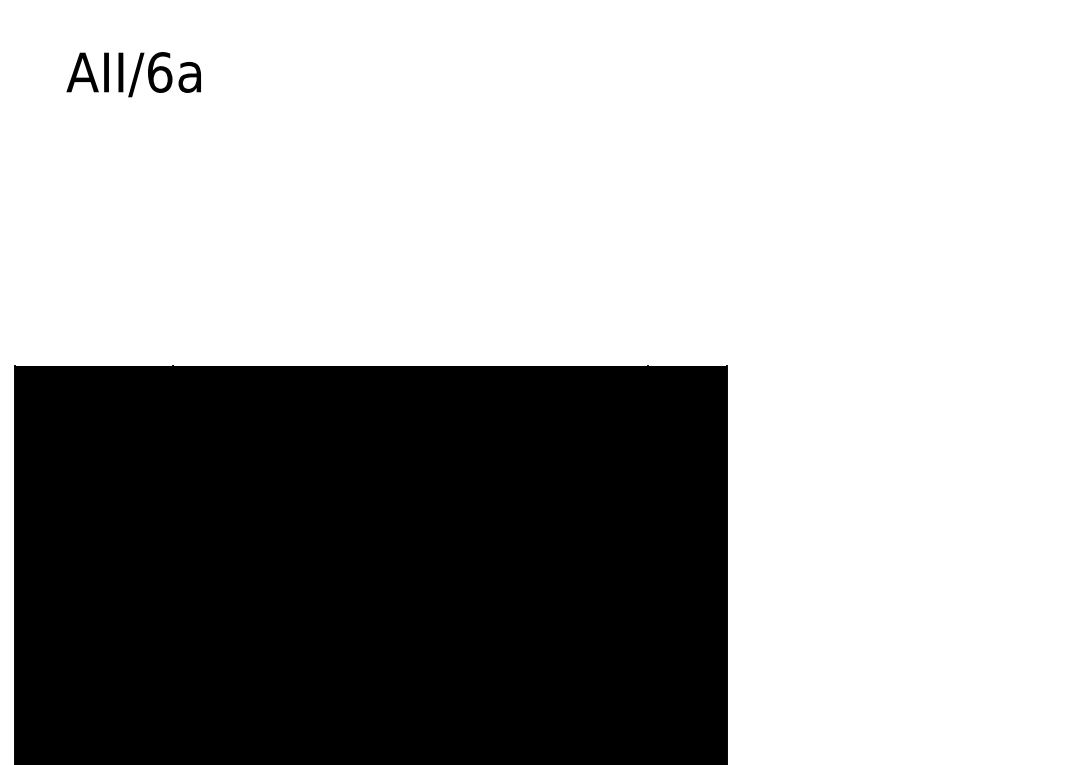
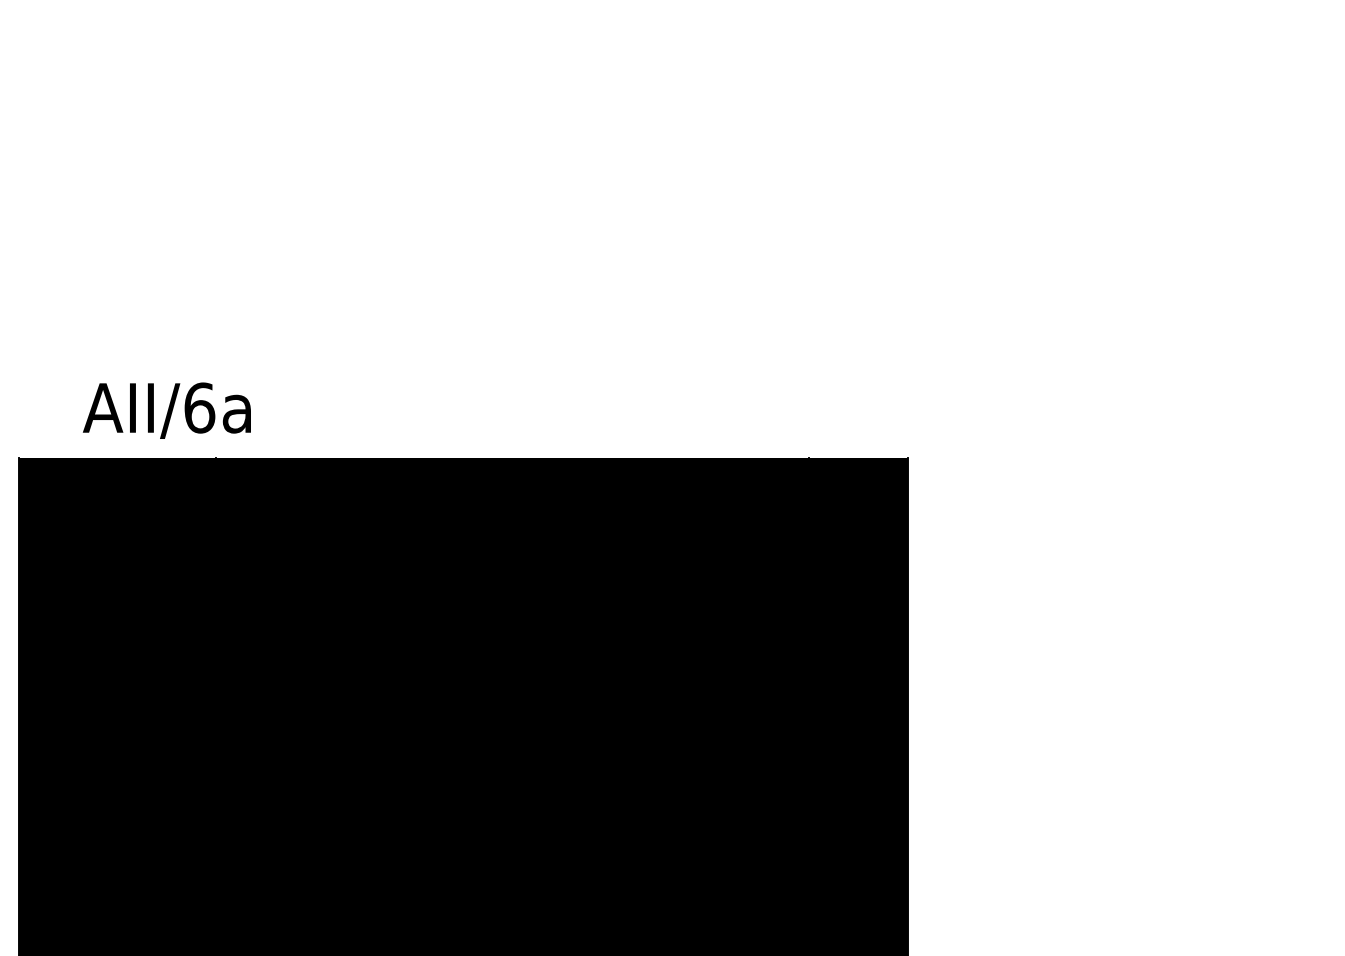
text: (133, 74) -> (166, 410), moved

